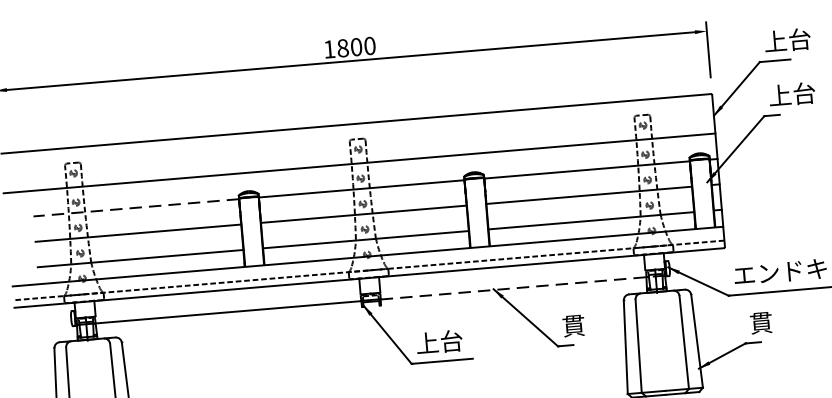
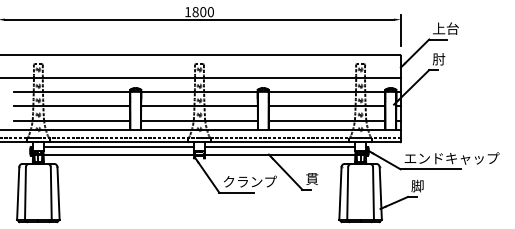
text: (791, 94) -> (445, 59), 上台 -> 肘
line: (135, 208) -> (71, 92), dashed -> solid
line: (513, 274) -> (280, 147), added
line: (523, 288) -> (285, 155), dashed -> solid
line: (226, 298) -> (118, 147), added
text: (760, 321) -> (417, 185), 貫 -> 脚
text: (463, 339) -> (249, 181), 上台 -> クランプ

